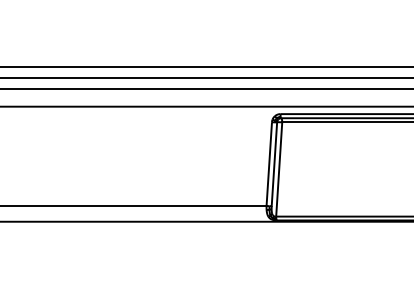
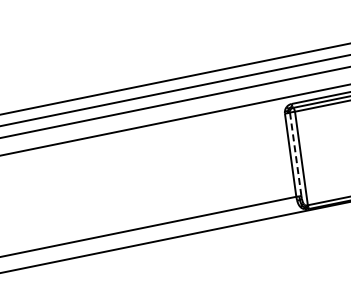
line: (274, 164) -> (295, 154), solid -> dashed

